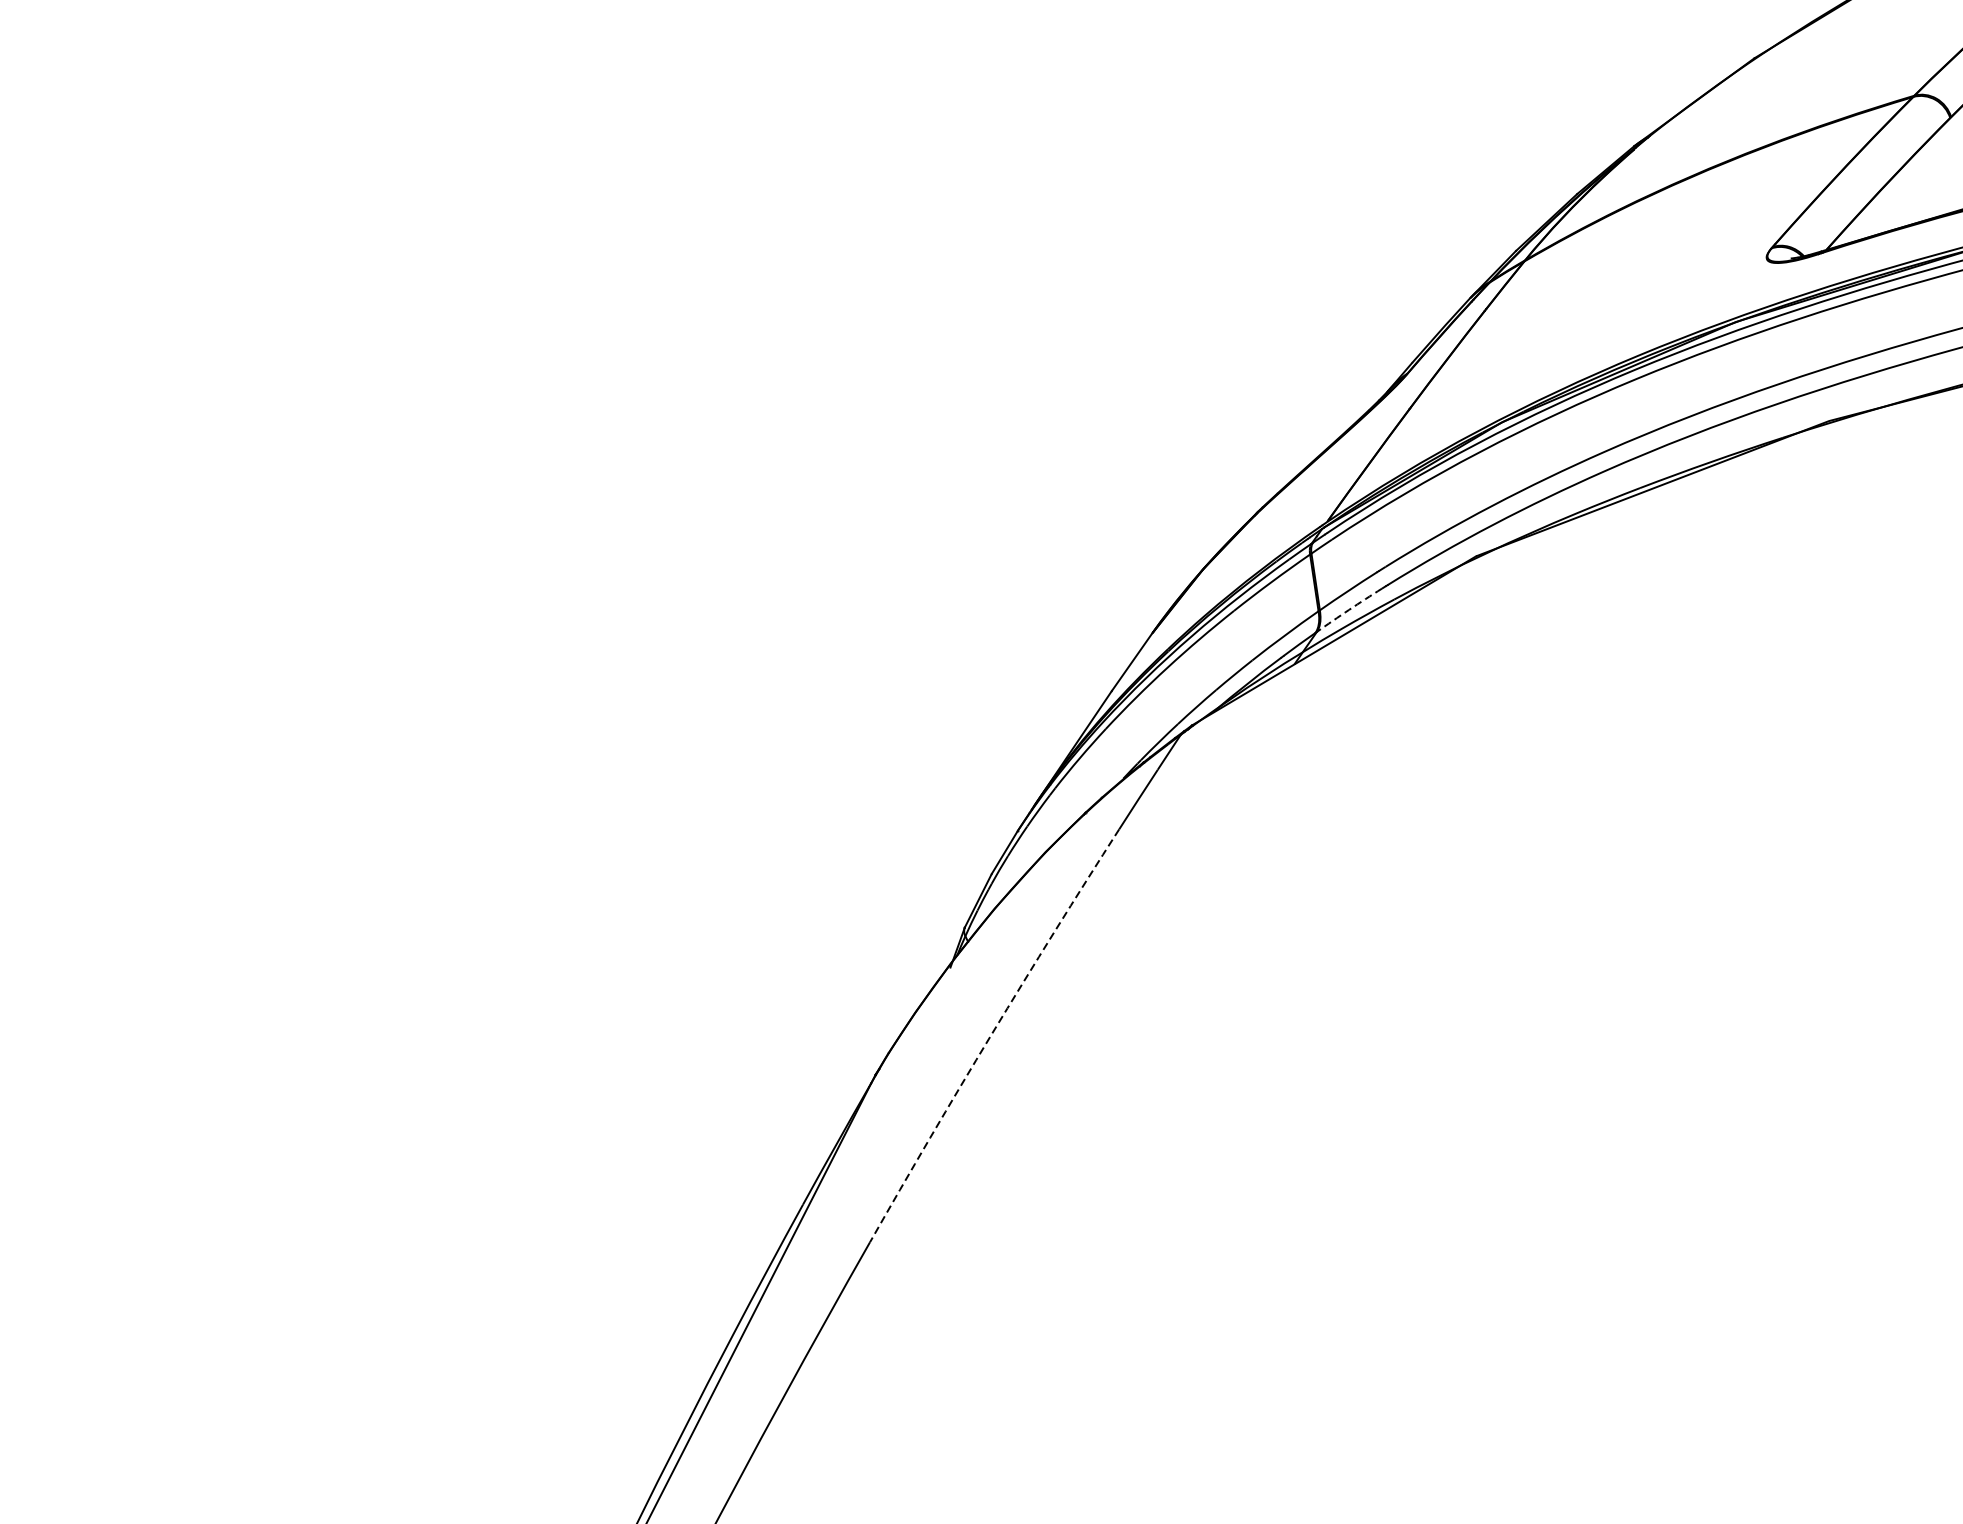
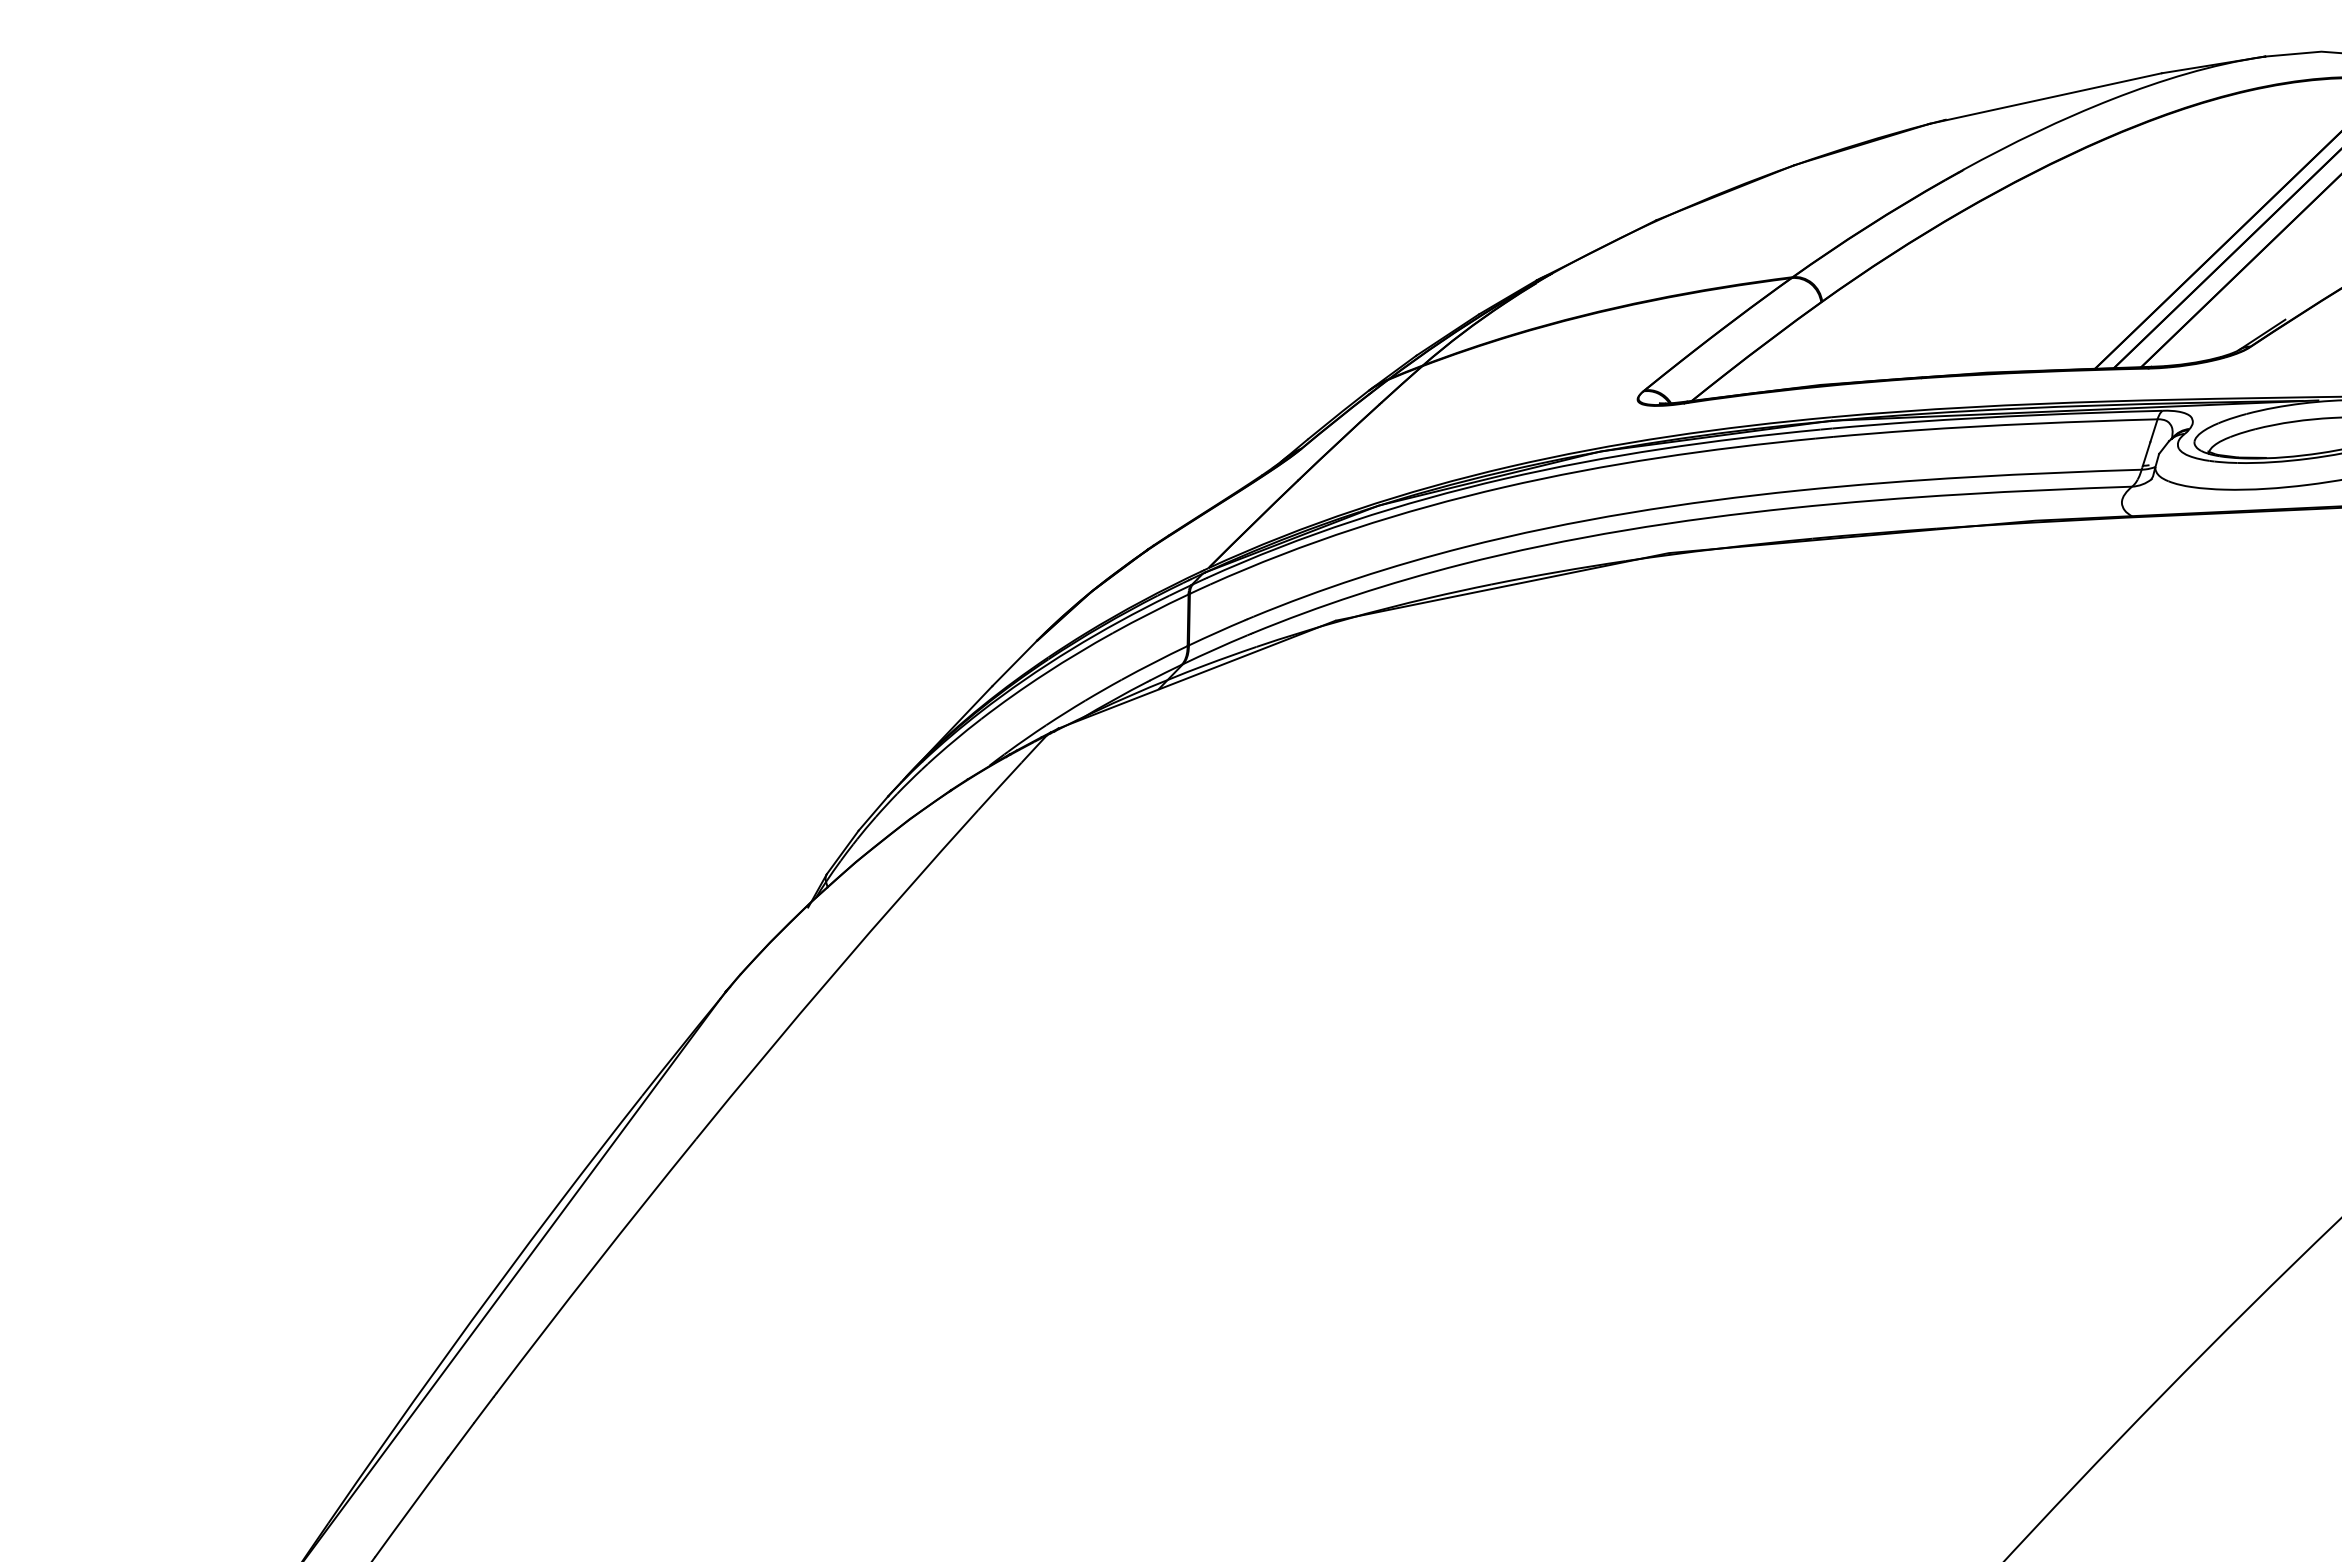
arc: (1348, 610) -> (1214, 649), dashed -> solid
arc: (991, 1033) -> (834, 972), dashed -> solid

